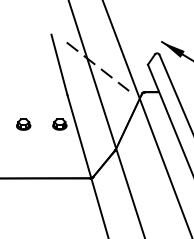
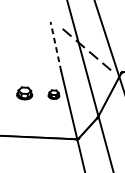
line: (59, 64) -> (55, 46), solid -> dashed
part: (23, 124) -> (24, 93), size x1.4

